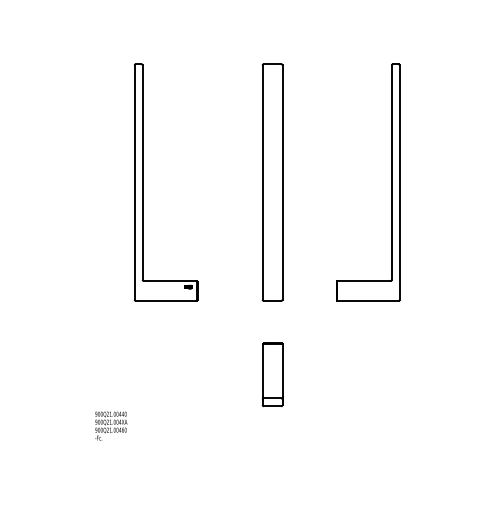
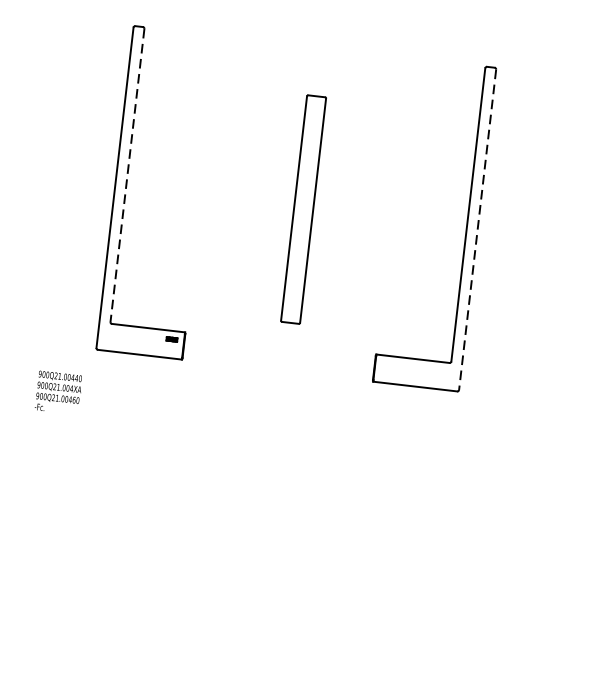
line: (142, 173) -> (127, 176), solid -> dashed
part: (272, 182) -> (303, 209), size x0.7
line: (399, 183) -> (477, 231), solid -> dashed
part: (272, 374) -> (273, 472), removed
text: (111, 425) -> (59, 391), moved

